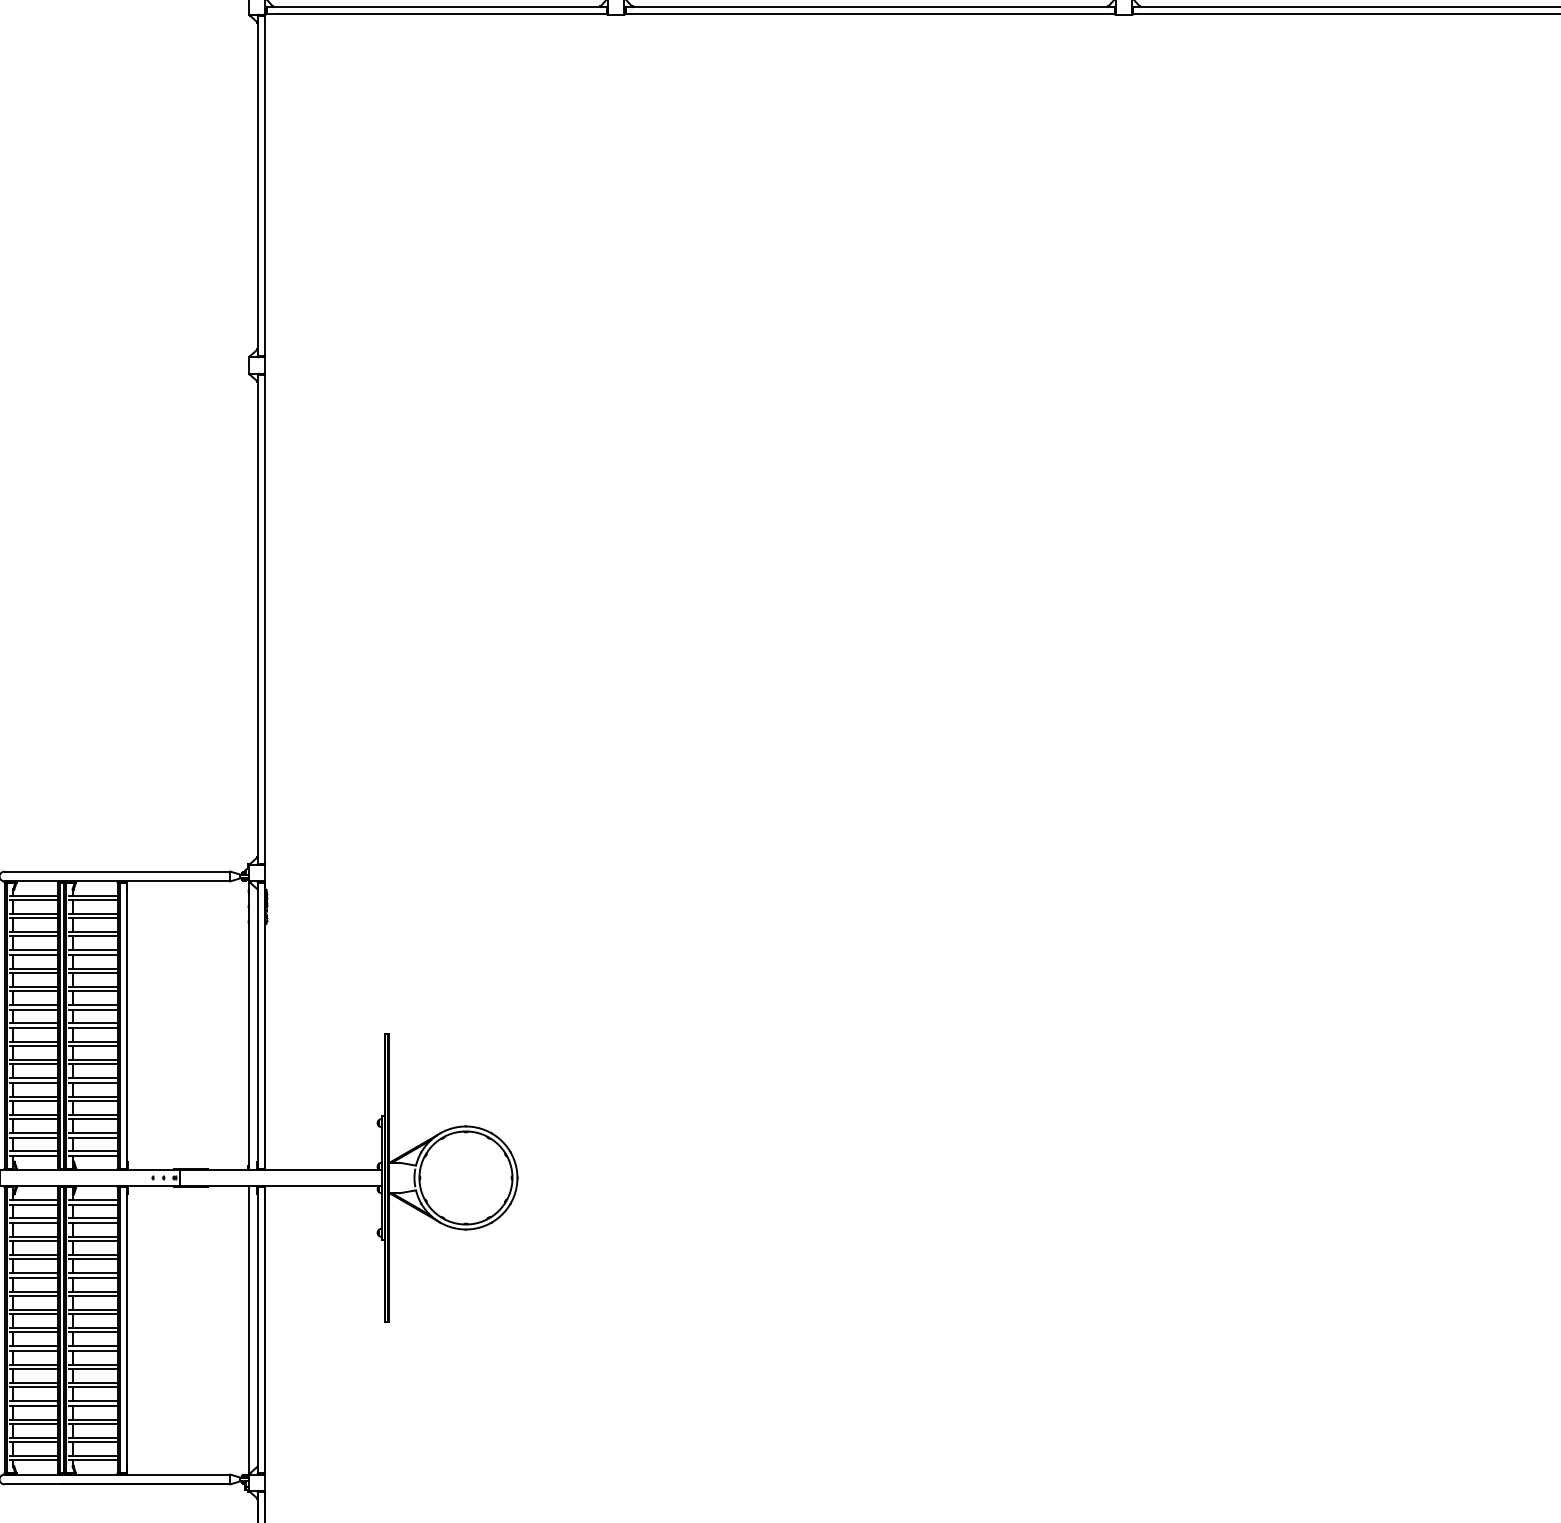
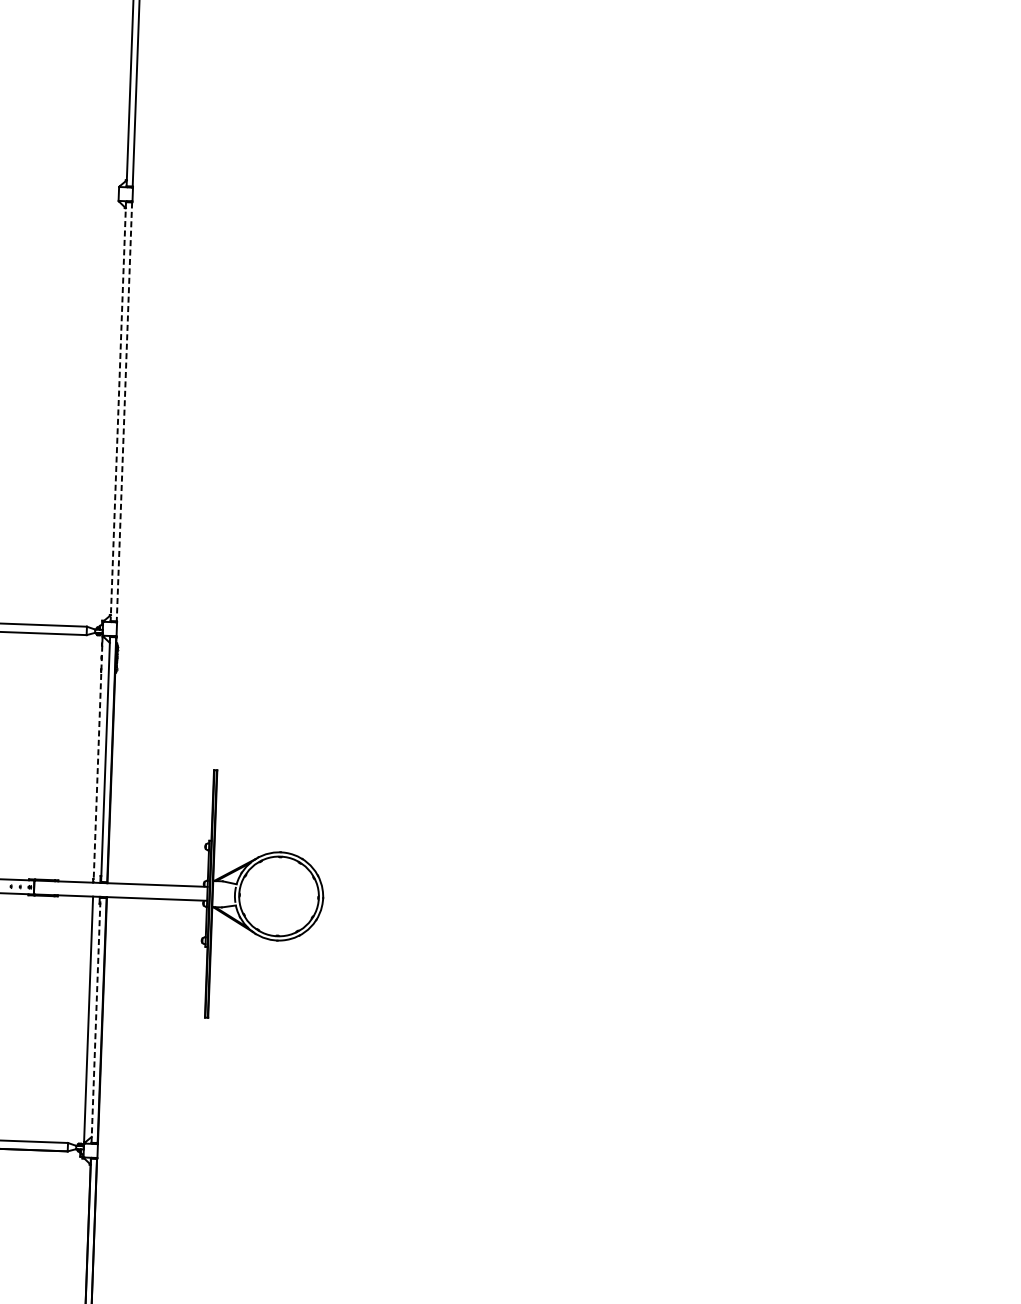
line: (257, 619) -> (118, 411), solid -> dashed
line: (264, 619) -> (124, 411), solid -> dashed
line: (249, 1025) -> (98, 759), solid -> dashed
line: (257, 1330) -> (95, 1020), solid -> dashed

